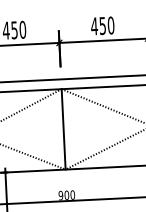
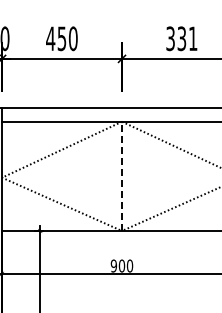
text: (102, 25) -> (181, 38), 450 -> 331
line: (64, 129) -> (122, 176), solid -> dashed

